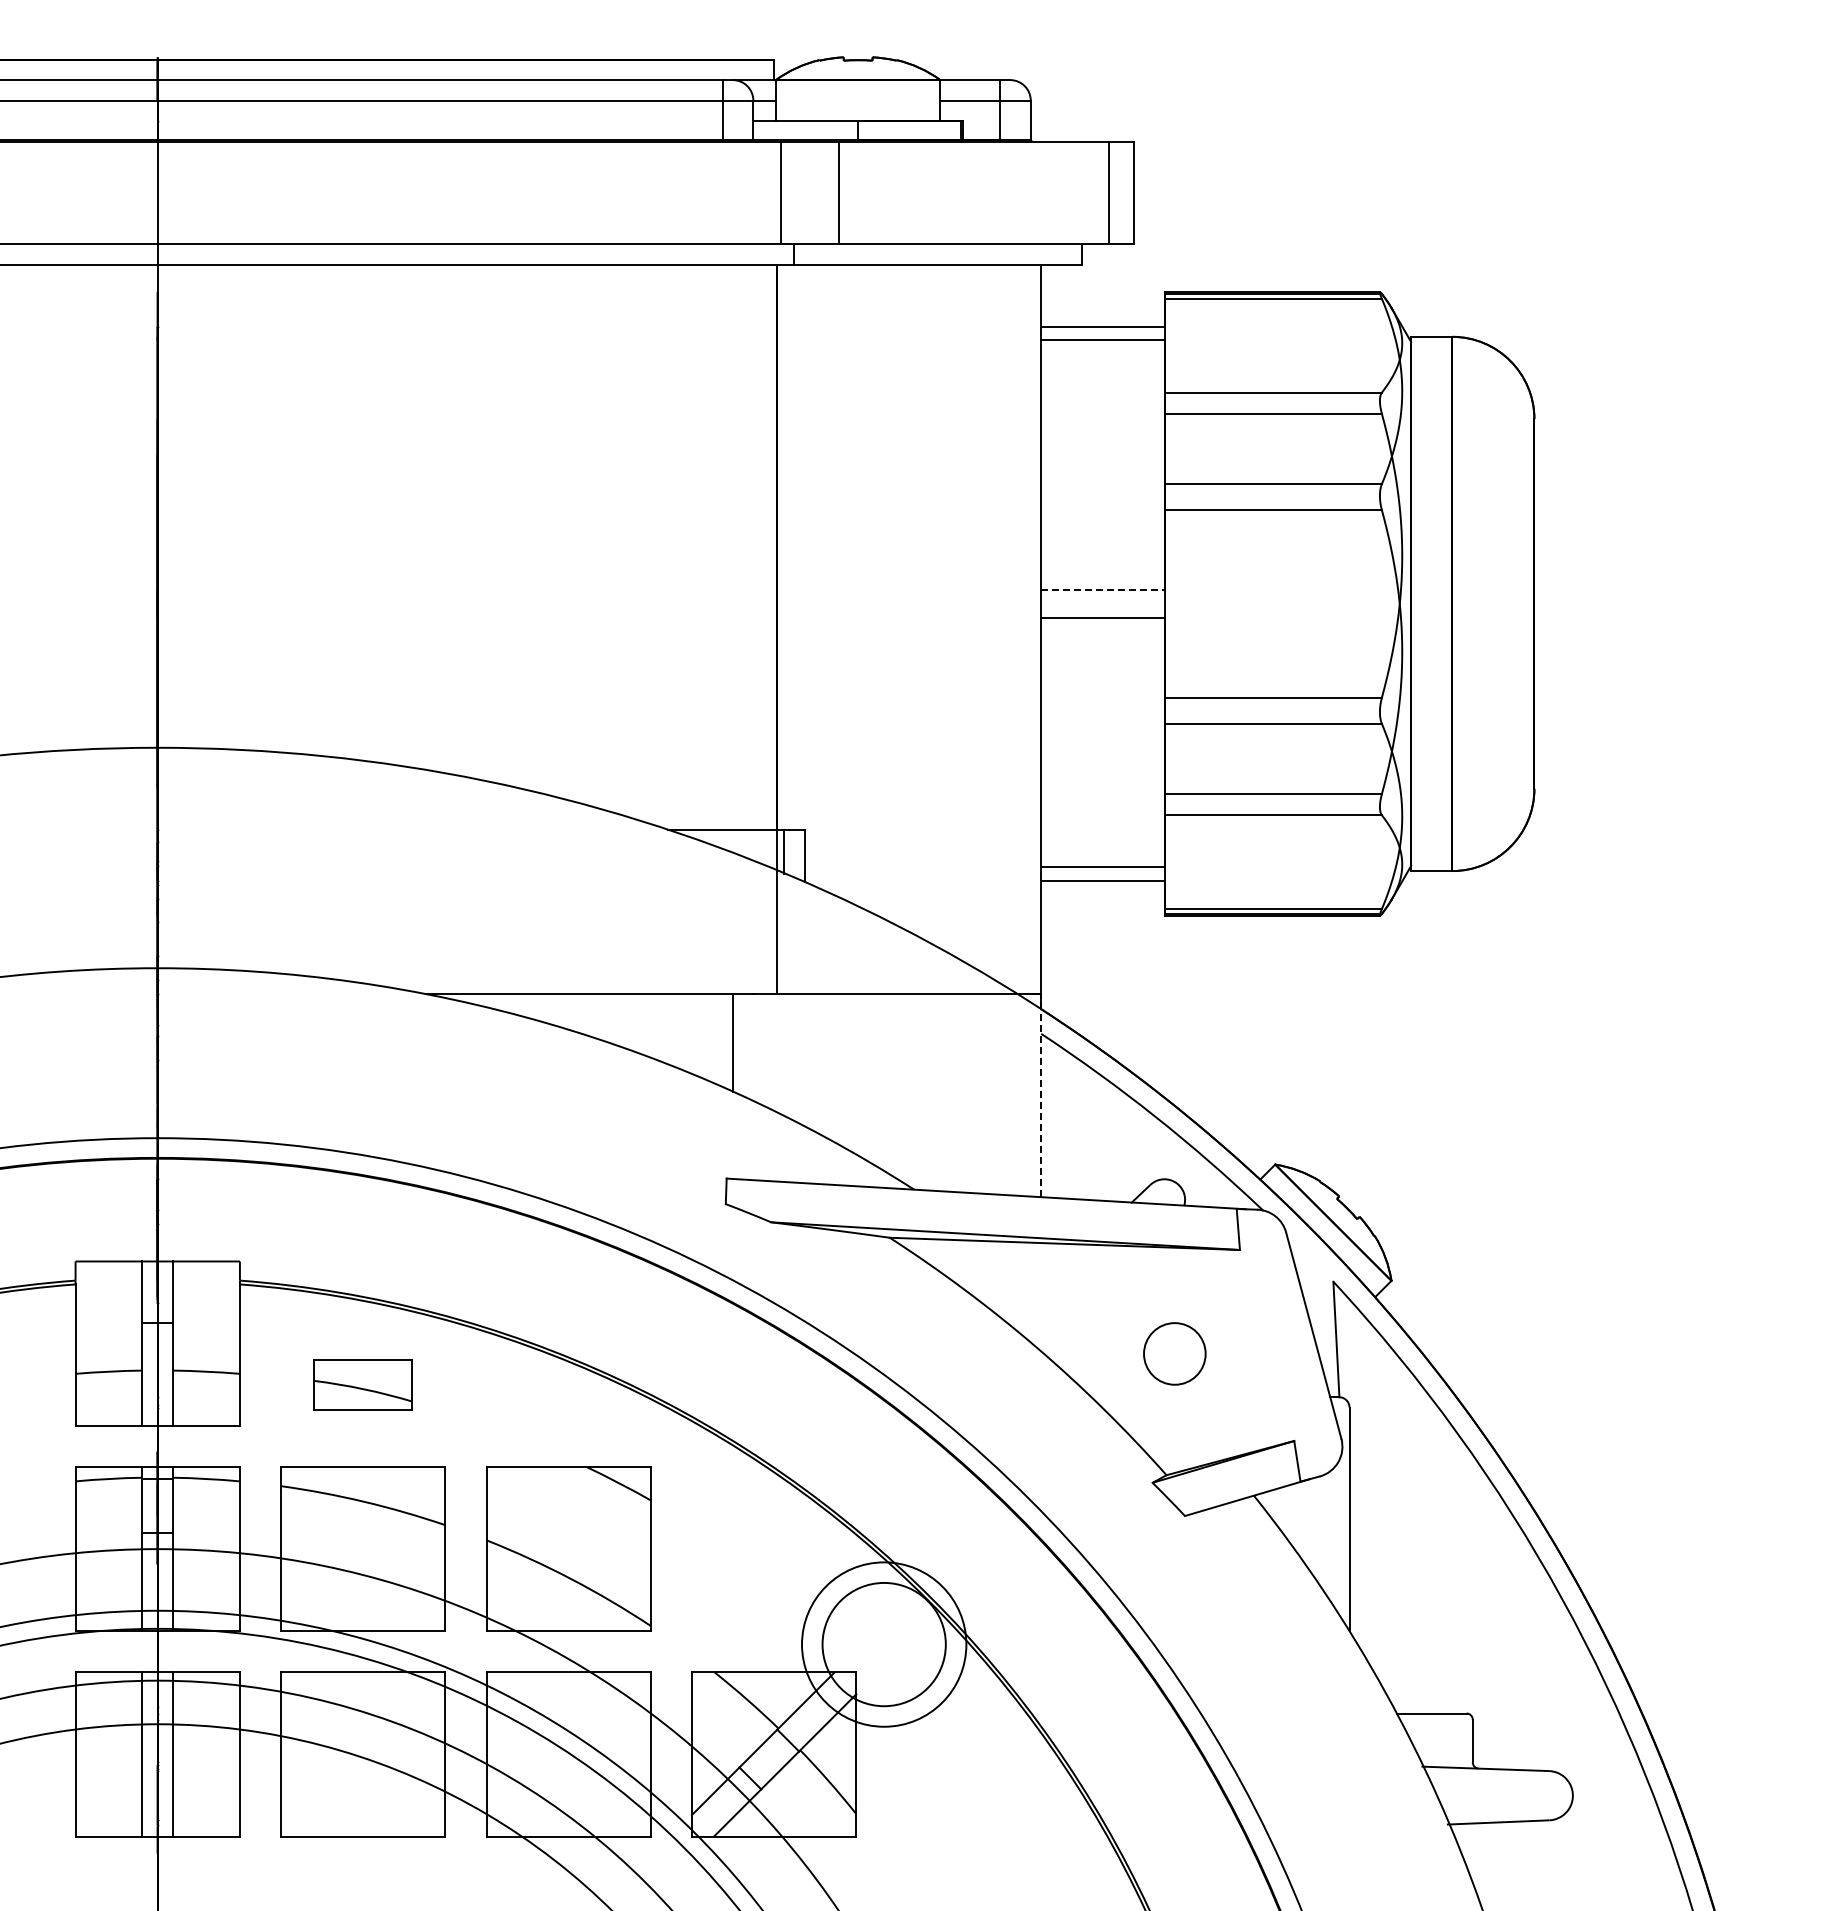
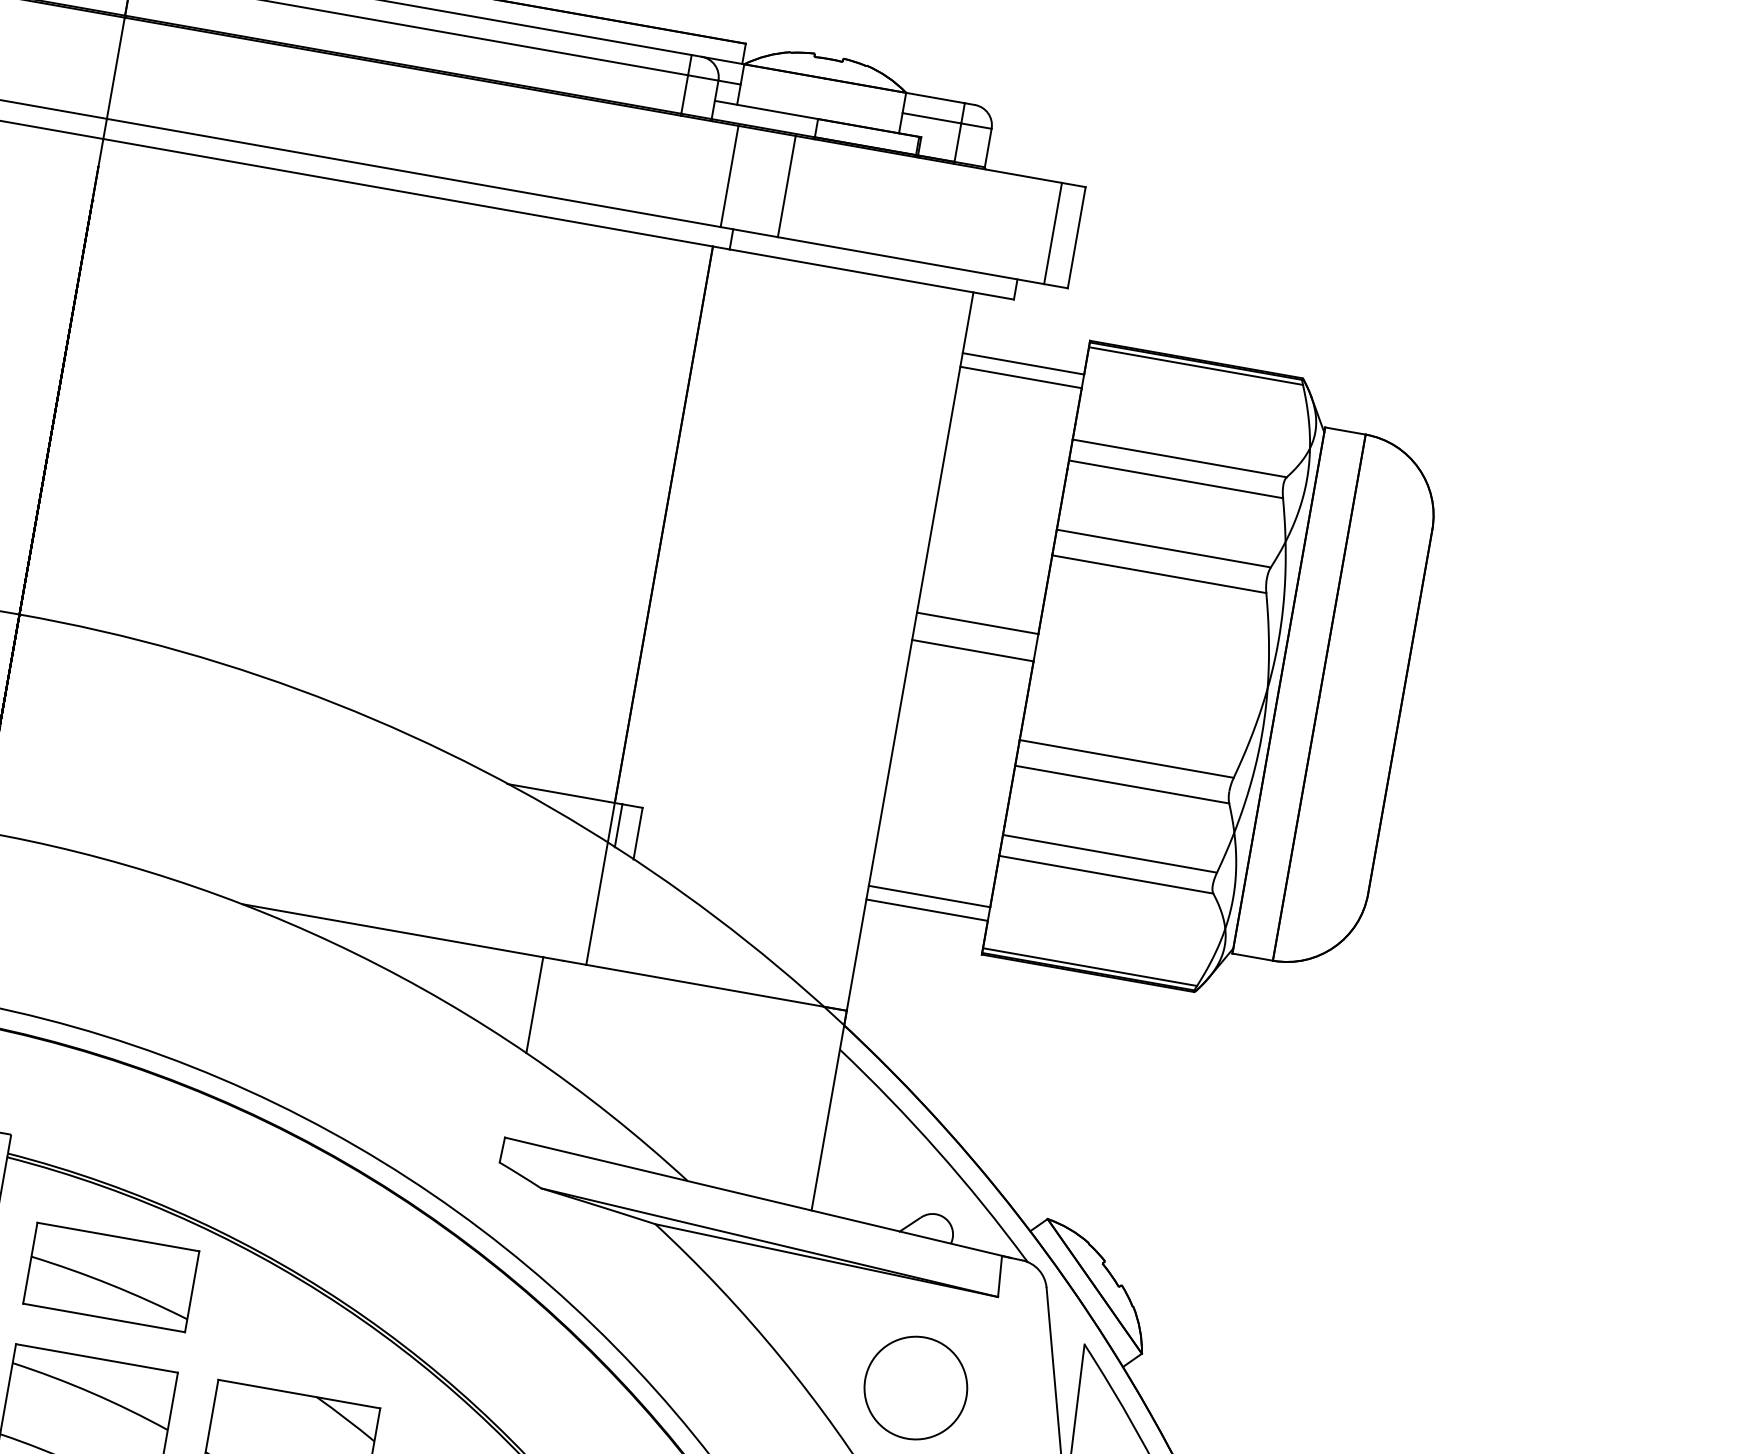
line: (1102, 590) -> (977, 623), dashed -> solid
line: (1041, 1095) -> (829, 1110), dashed -> solid
circle: (1174, 1353) -> (915, 1387), size x1.67
part: (362, 1384) -> (110, 1277), size x1.67

